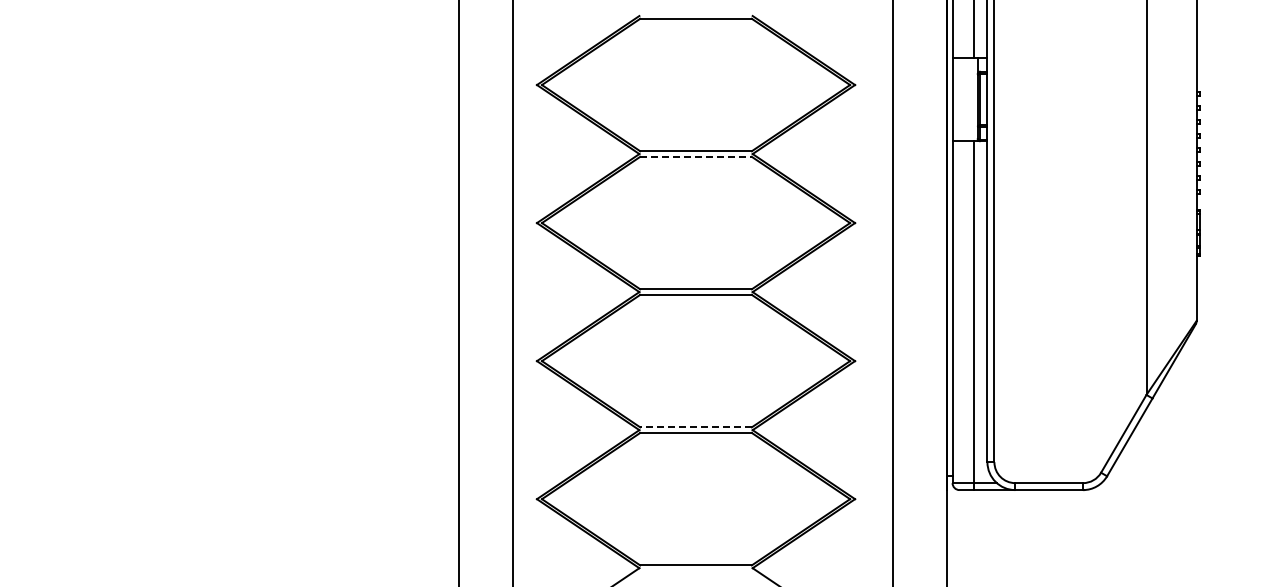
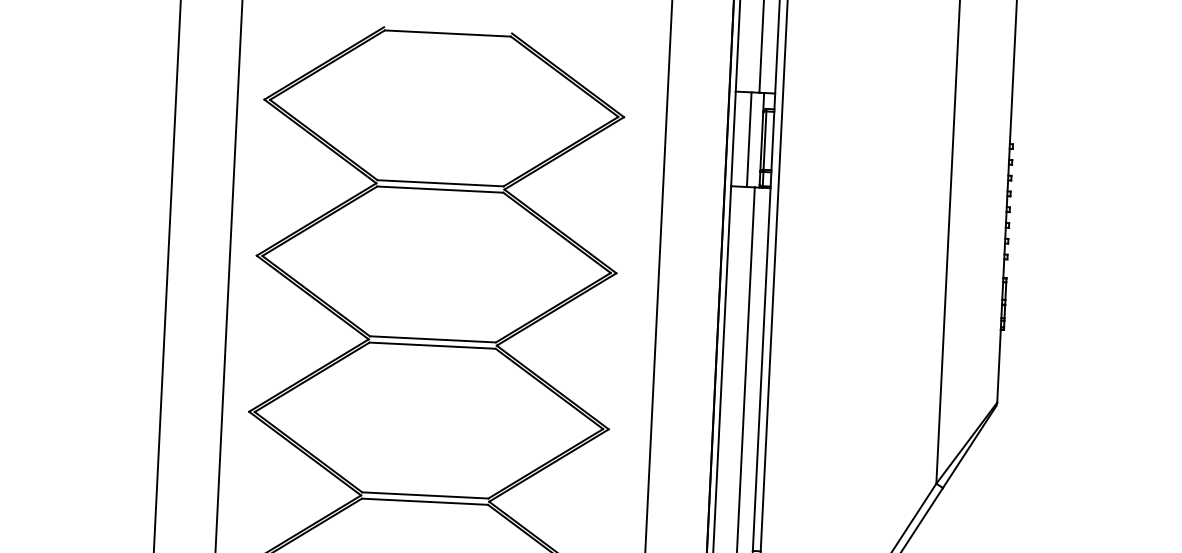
line: (966, 99) -> (749, 139), added
line: (696, 156) -> (440, 189), dashed -> solid
line: (696, 427) -> (425, 495), dashed -> solid

